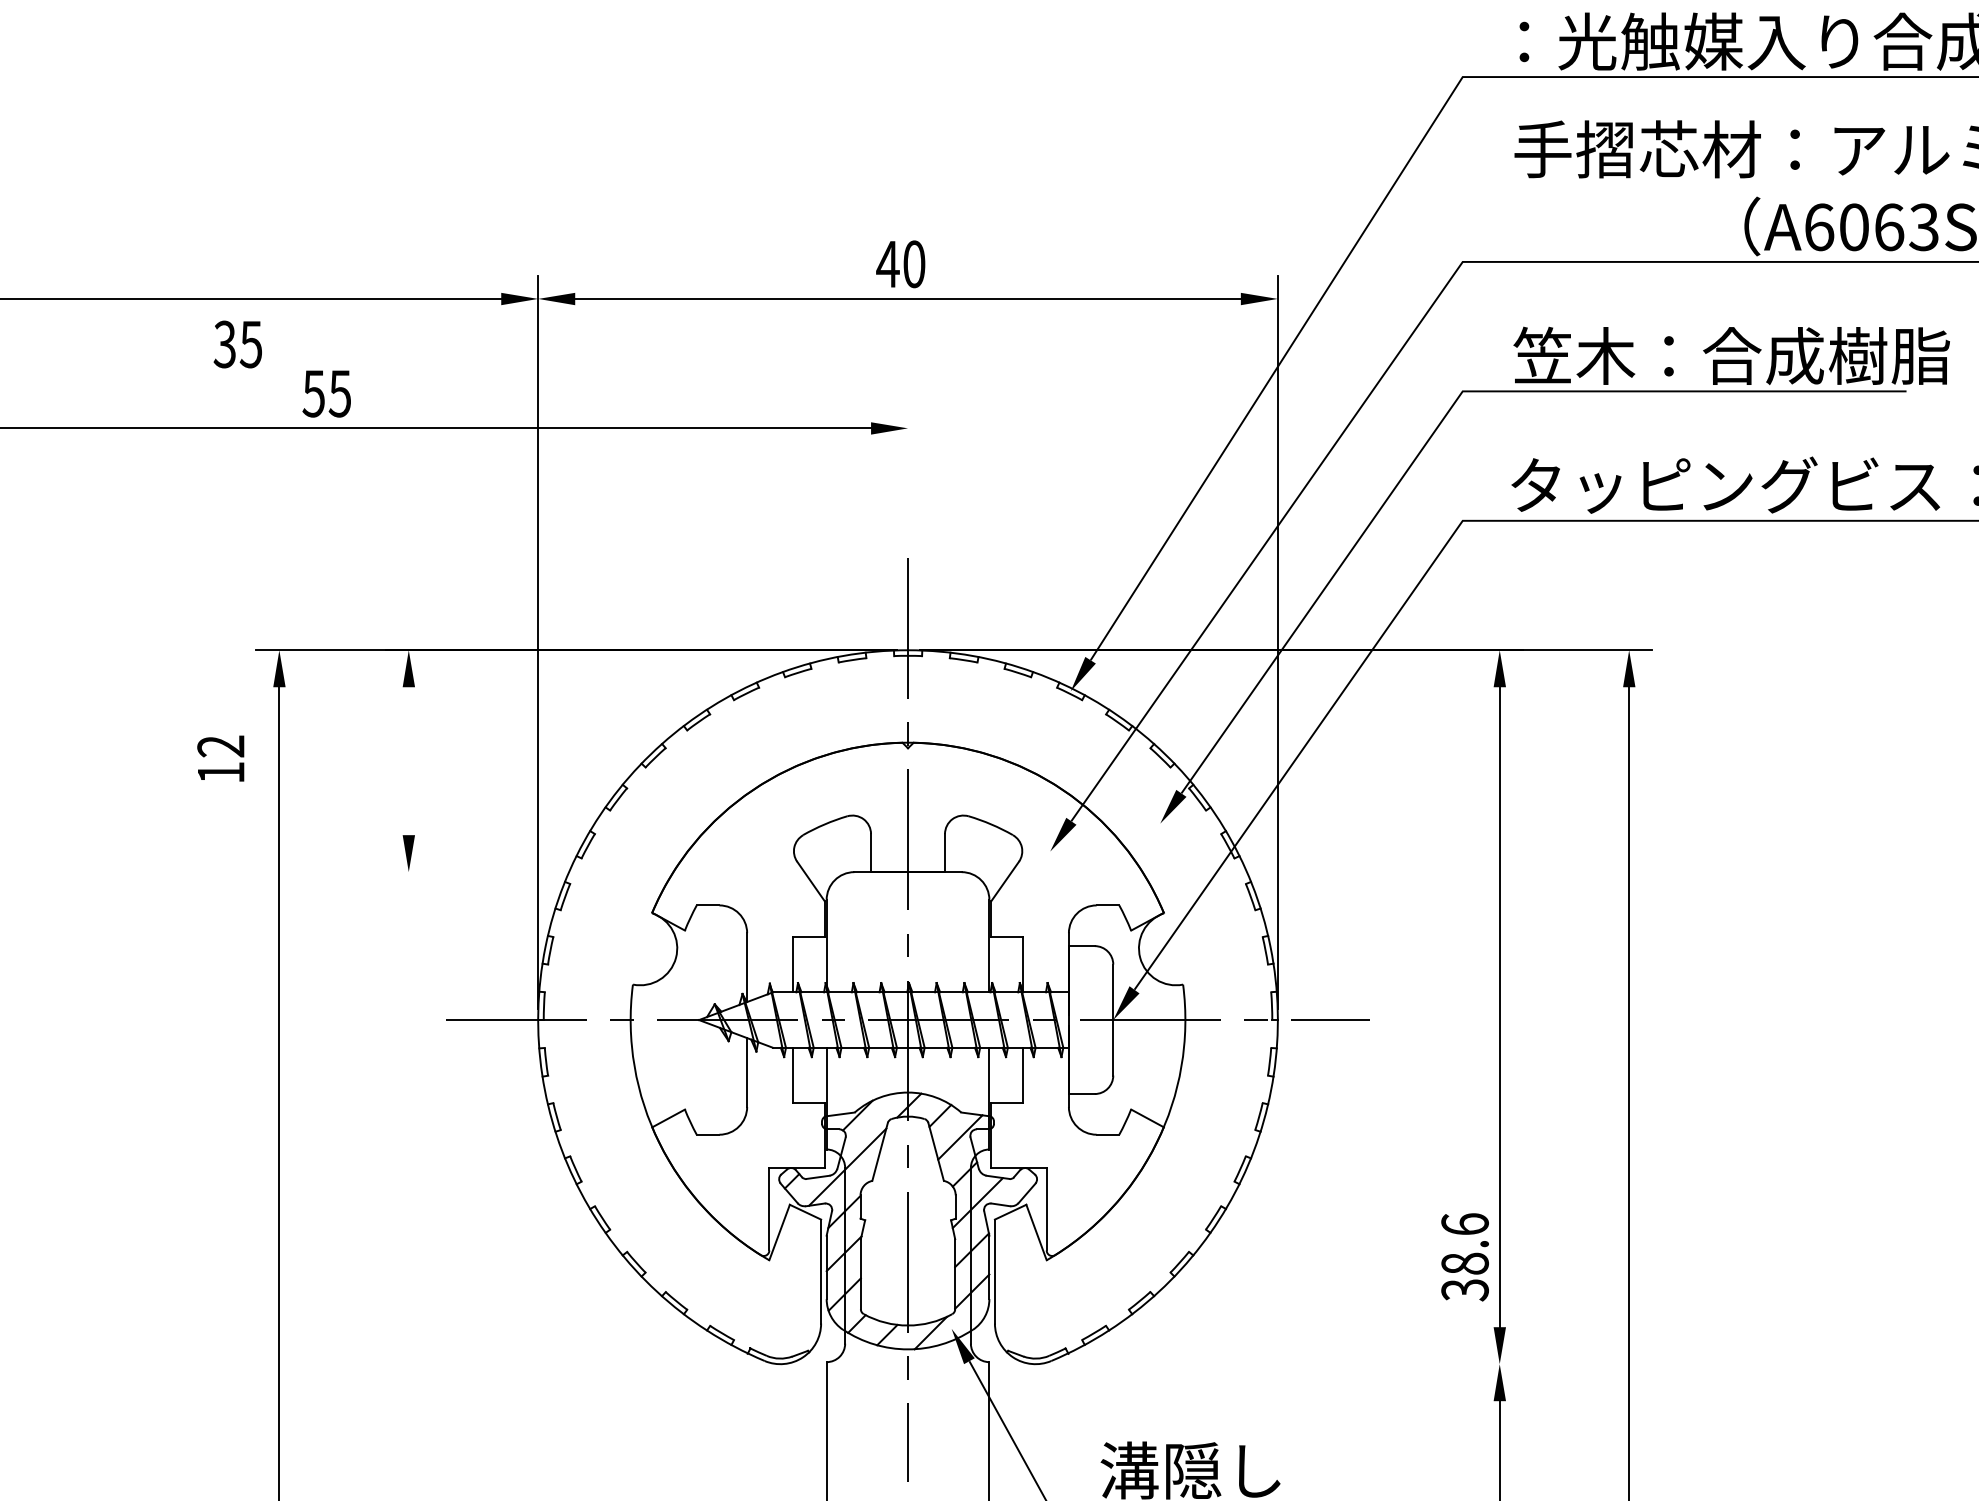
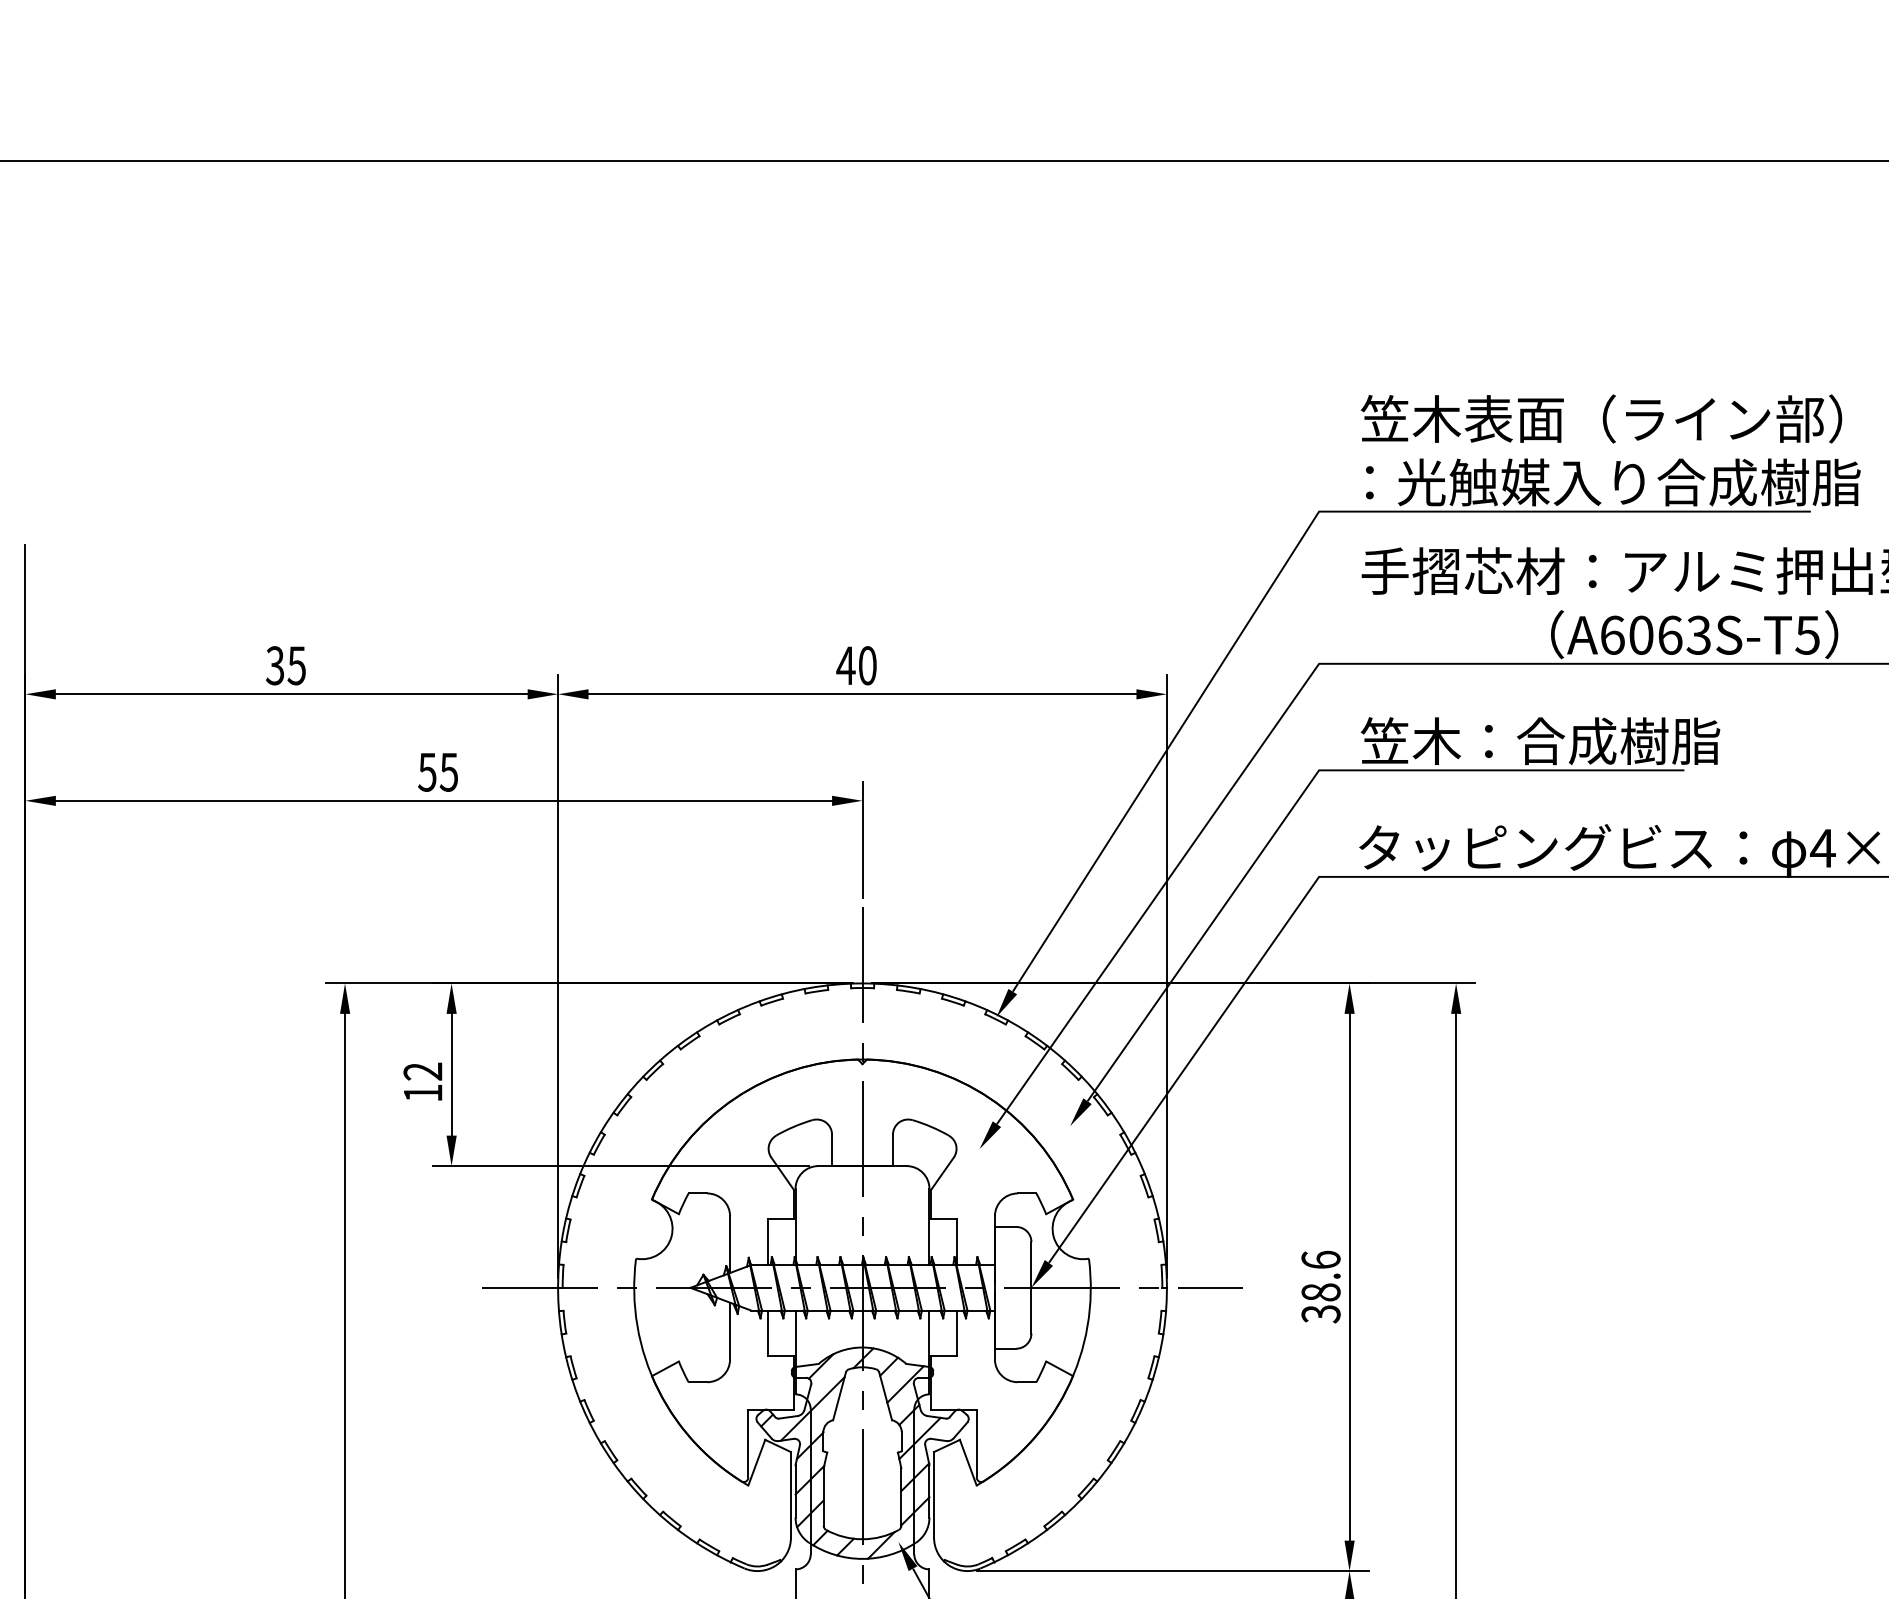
text: (237, 344) -> (285, 665), moved
text: (326, 393) -> (437, 772), moved
line: (908, 475) -> (862, 839), added
text: (220, 758) -> (422, 1081), moved
line: (408, 760) -> (451, 1074), added
line: (614, 872) -> (620, 1166), added
text: (1464, 1256) -> (1320, 1286), moved
line: (1284, 1364) -> (1172, 1571), added

